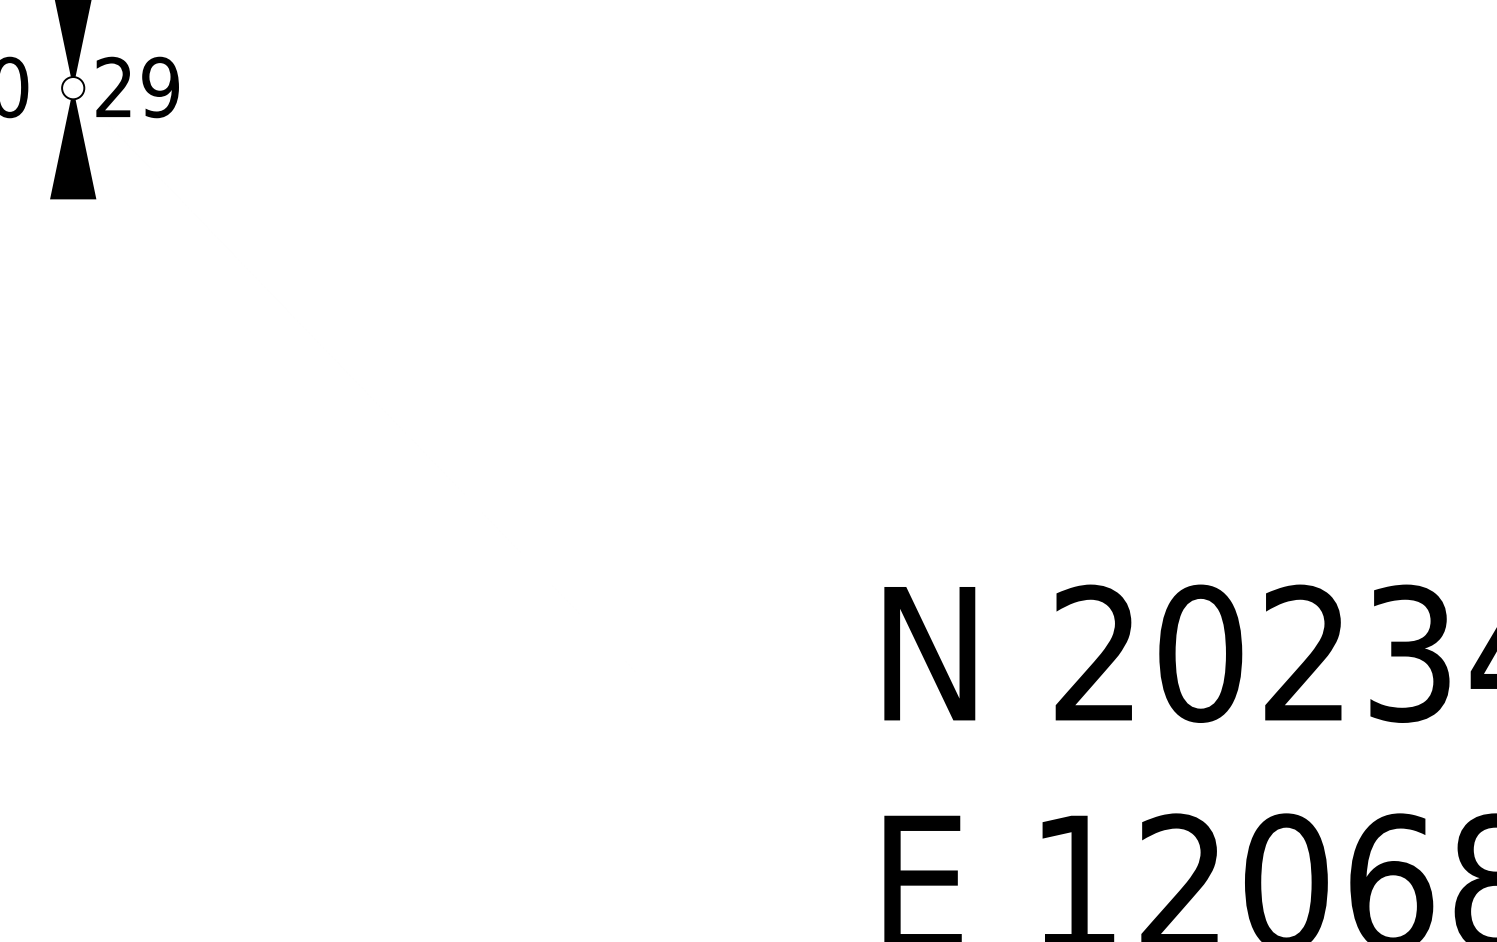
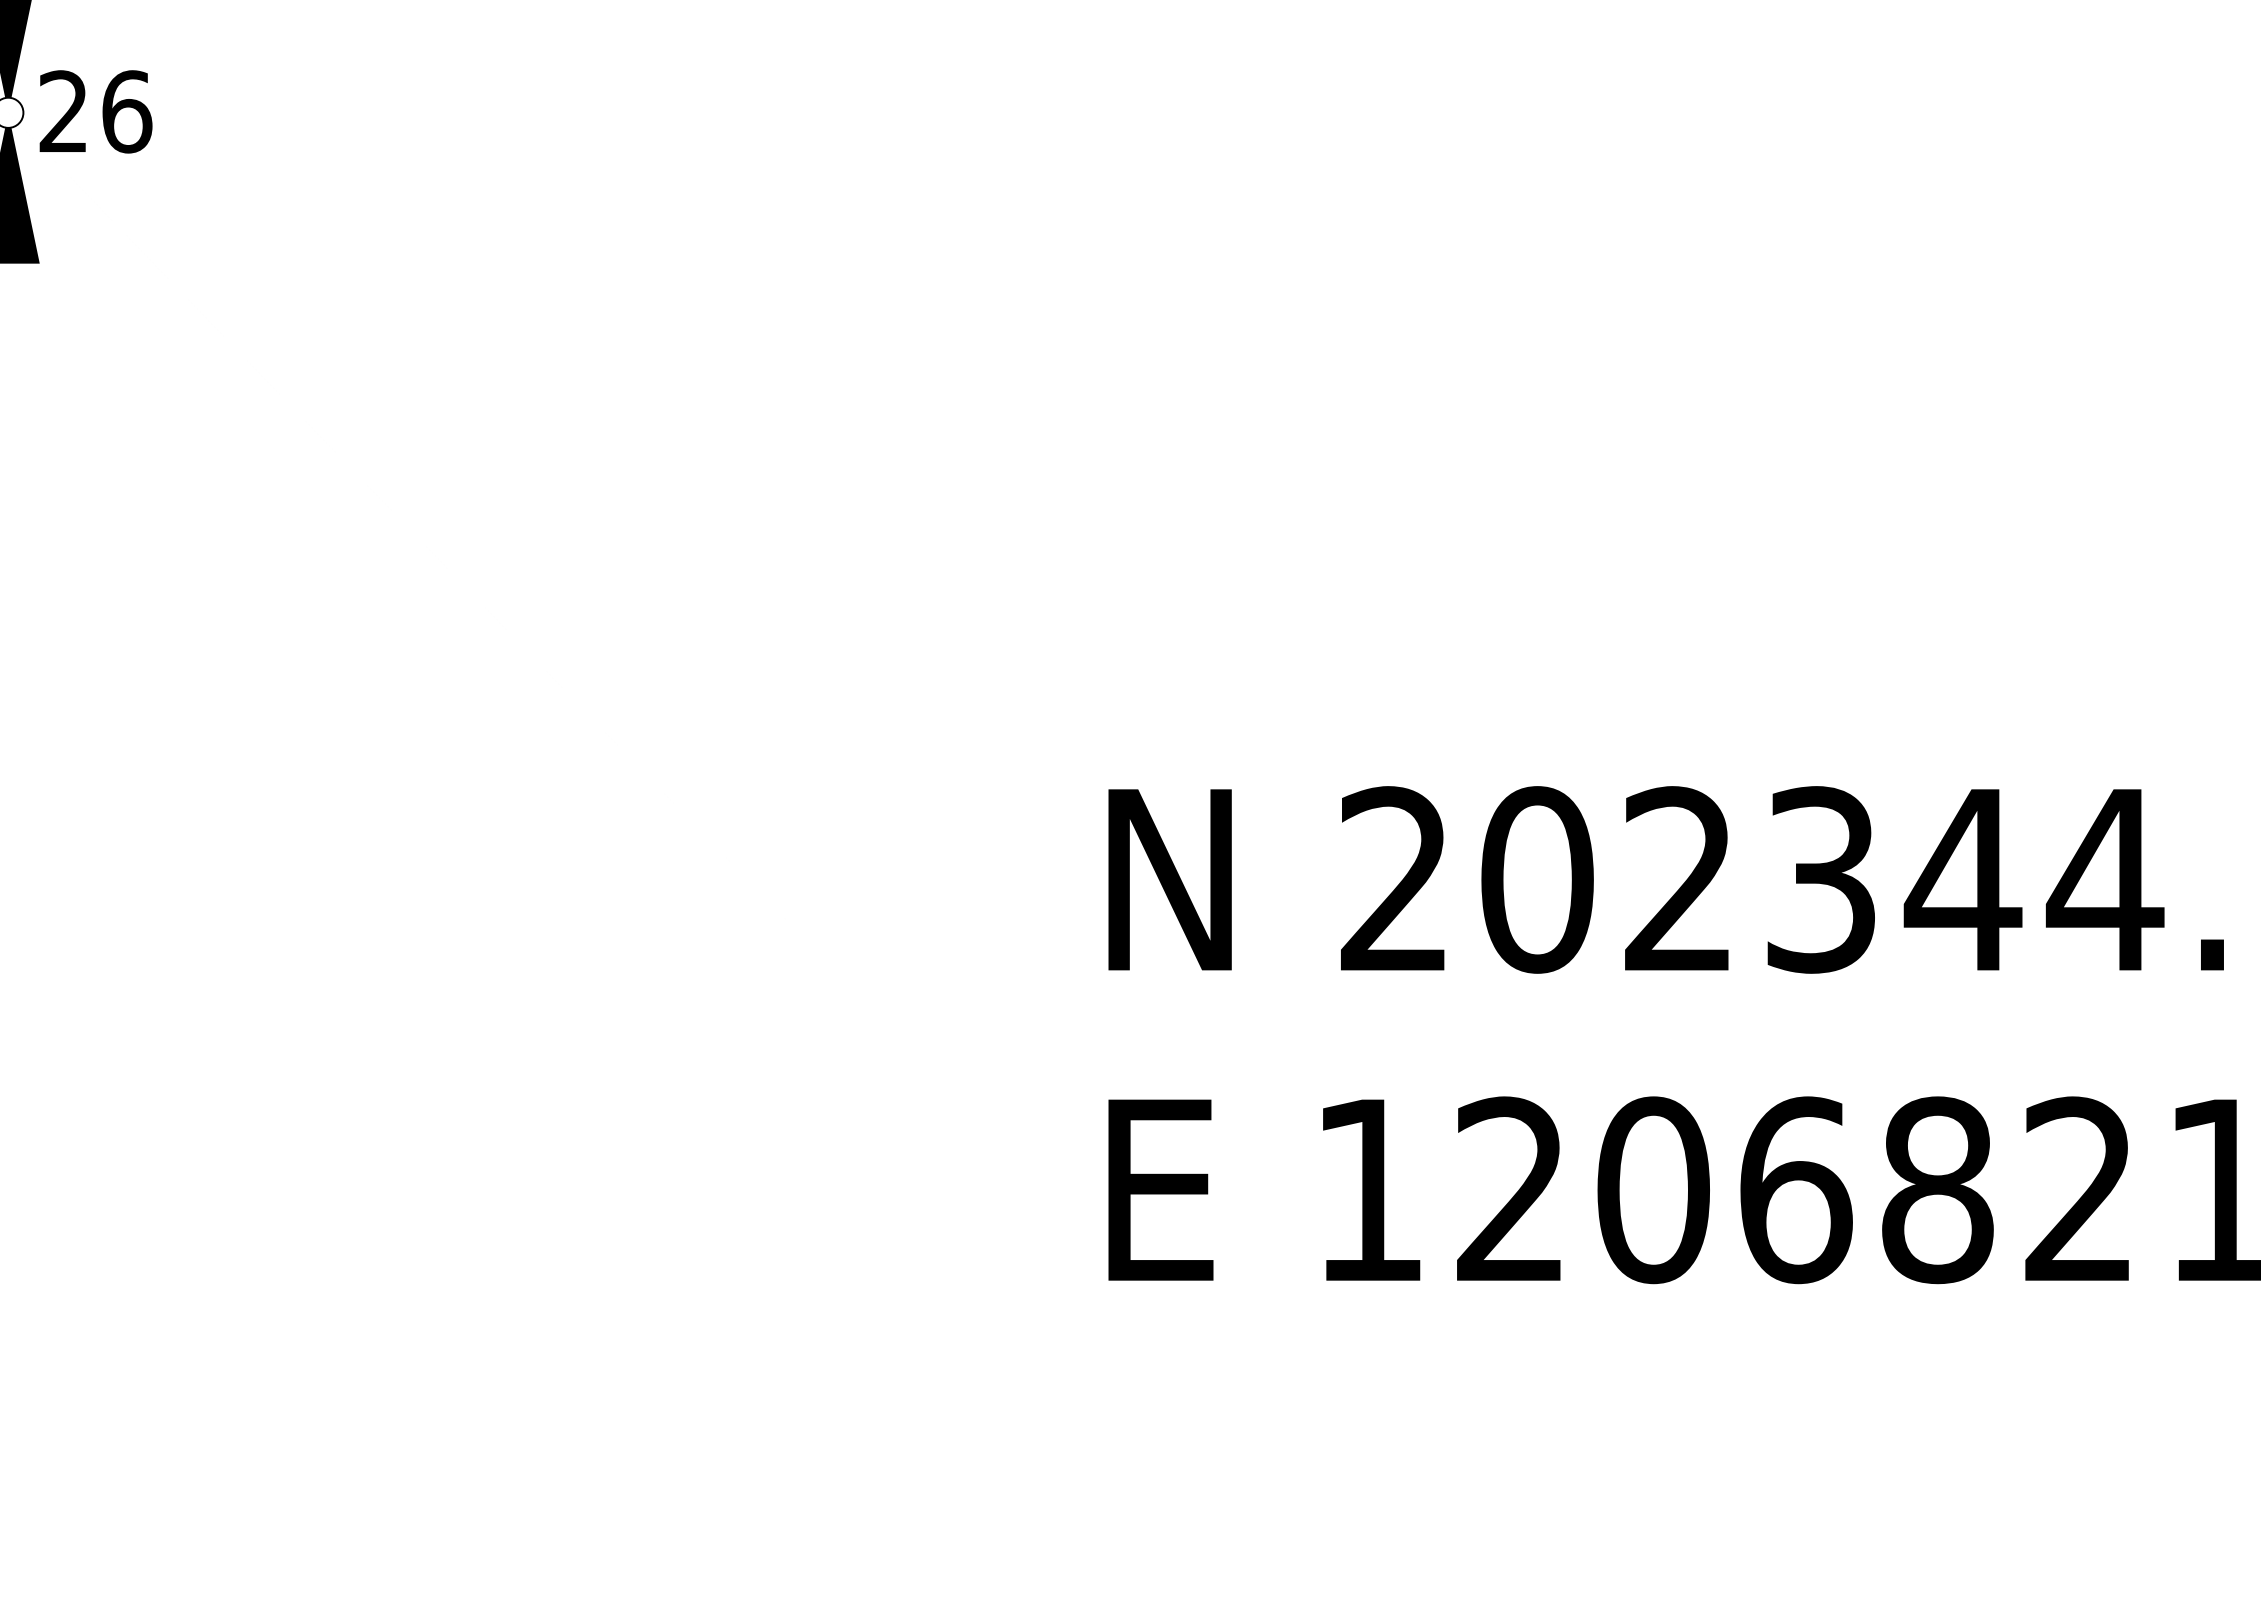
text: (160, 87) -> (126, 111), 29 -> 26

